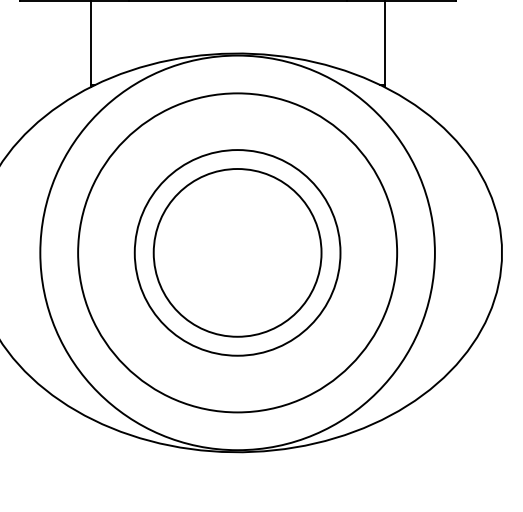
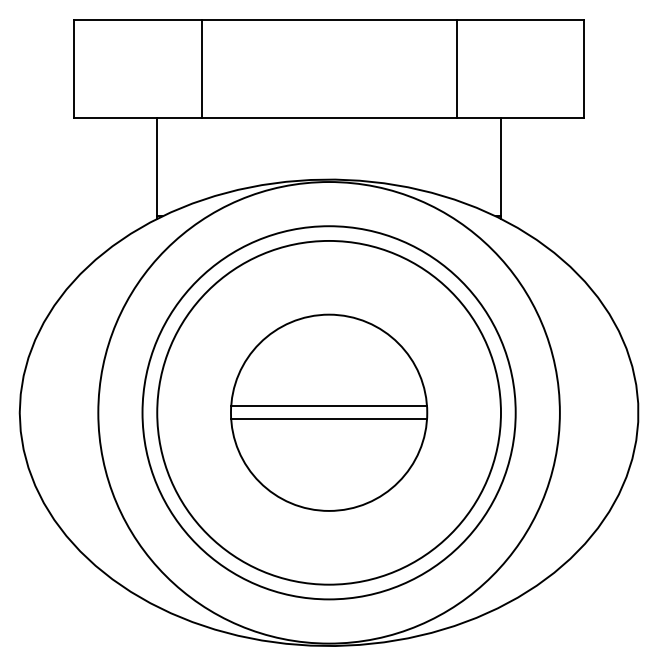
line: (237, 247) -> (329, 406), added
circle: (237, 252) -> (328, 412), size x1.43
line: (237, 258) -> (329, 419), added

